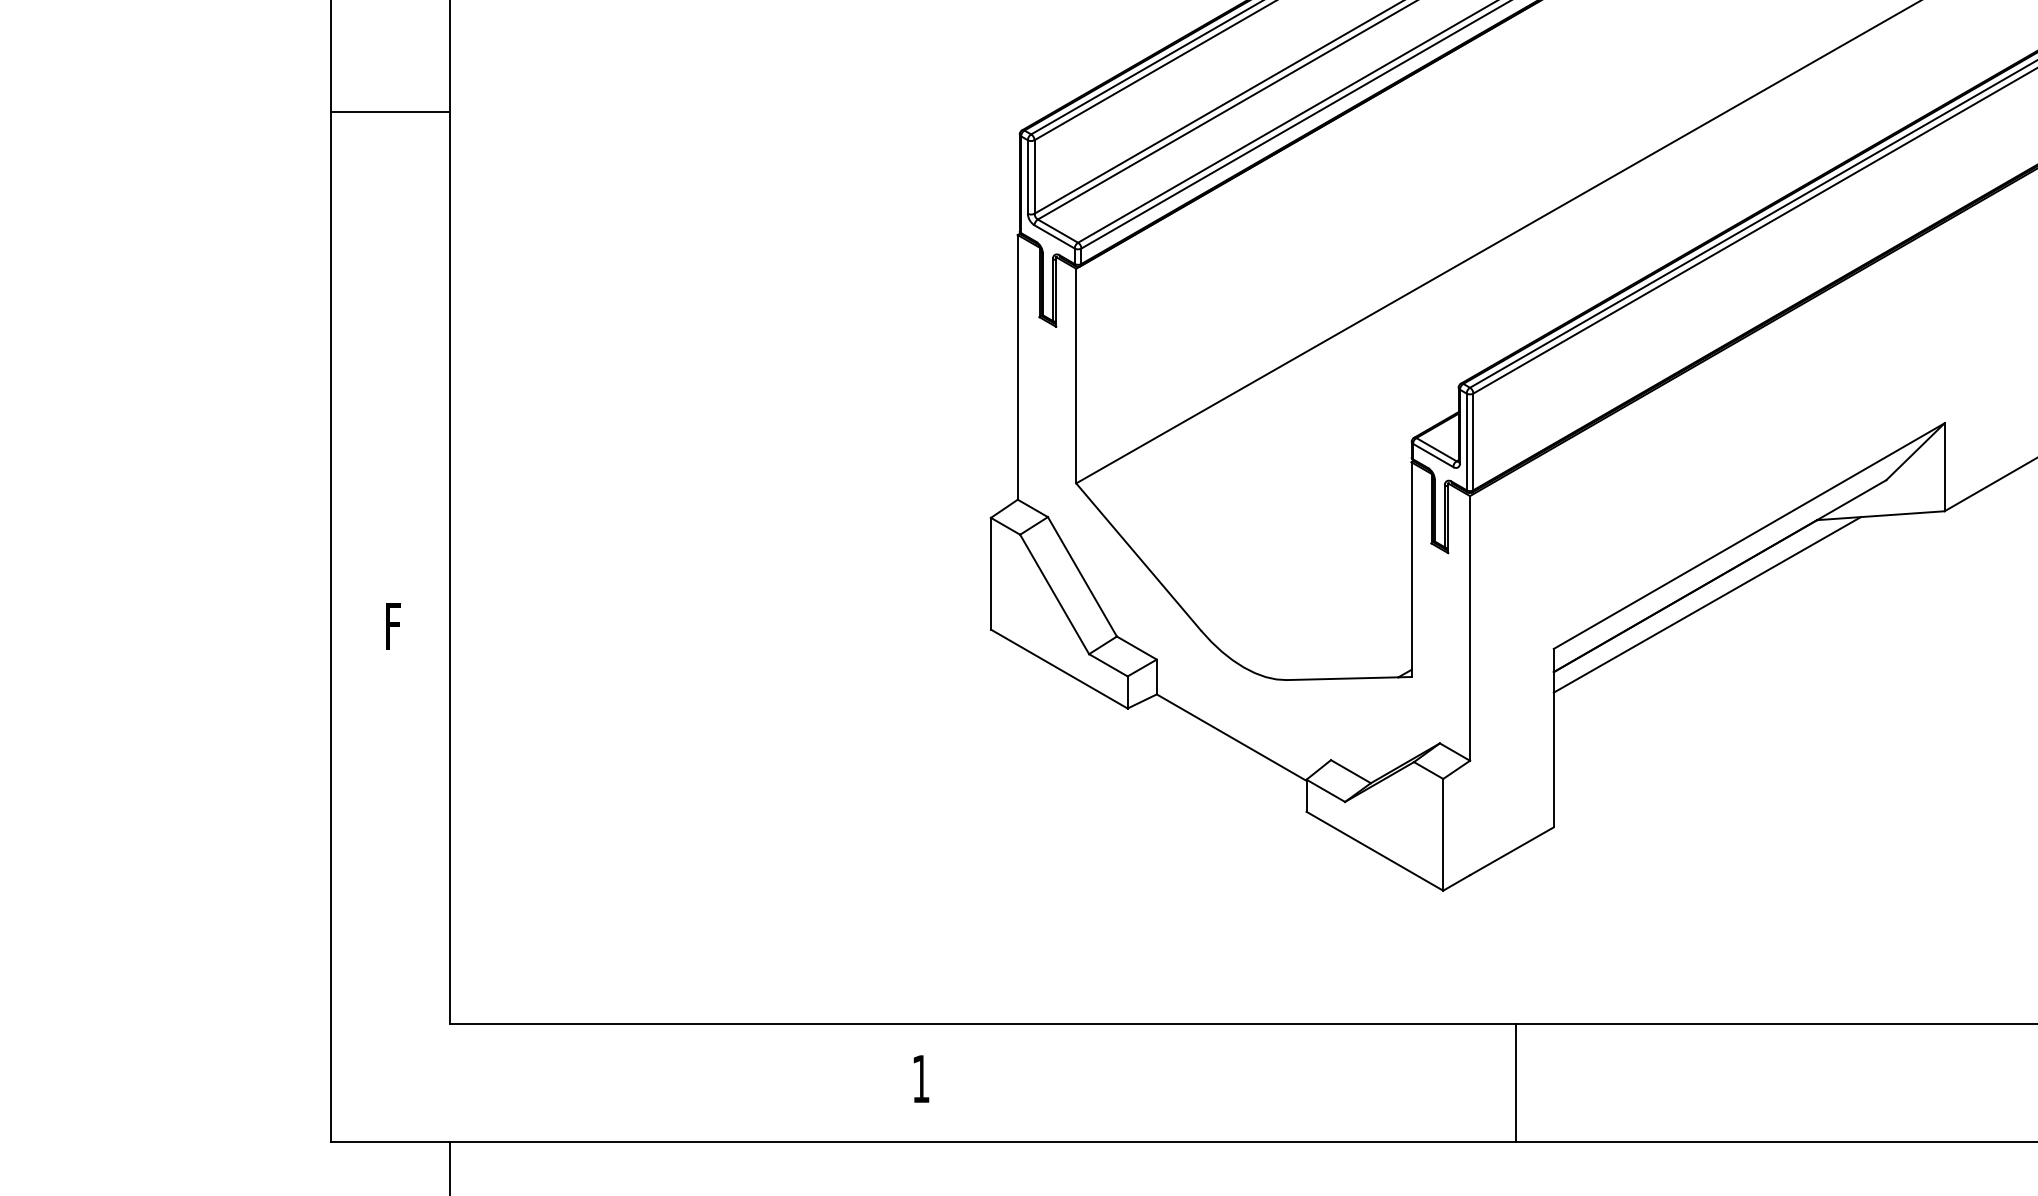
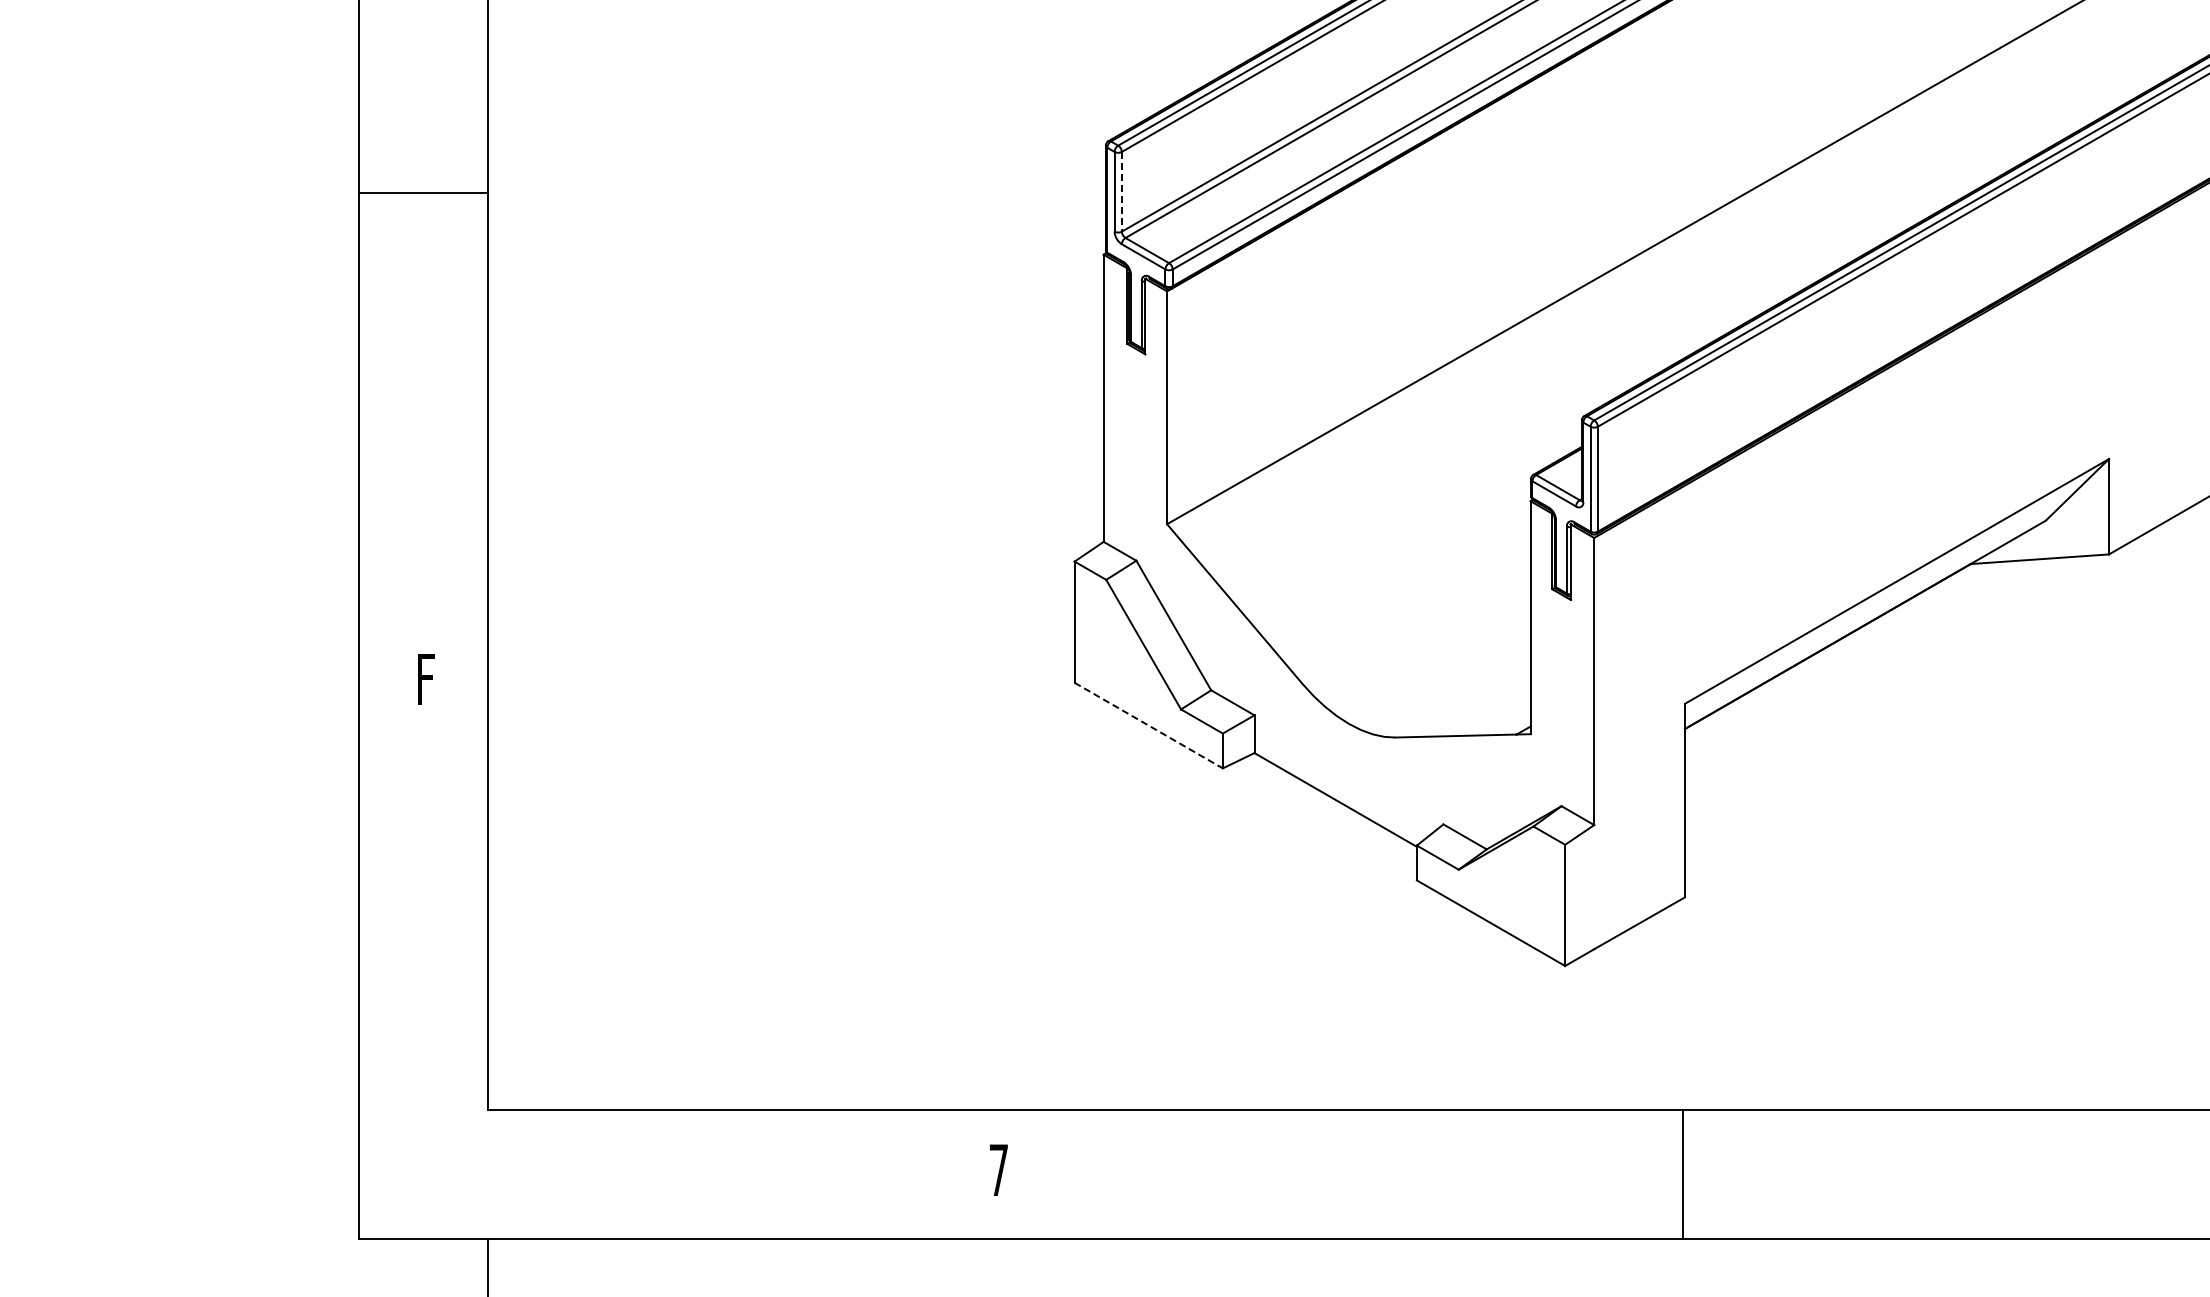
line: (390, 111) -> (423, 192), moved
line: (1034, 176) -> (1121, 191), solid -> dashed
line: (1707, 604) -> (1851, 655), removed
line: (1059, 668) -> (1148, 725), solid -> dashed
text: (920, 1078) -> (998, 1169), 1 -> 7
line: (1515, 1082) -> (1682, 1174), moved

